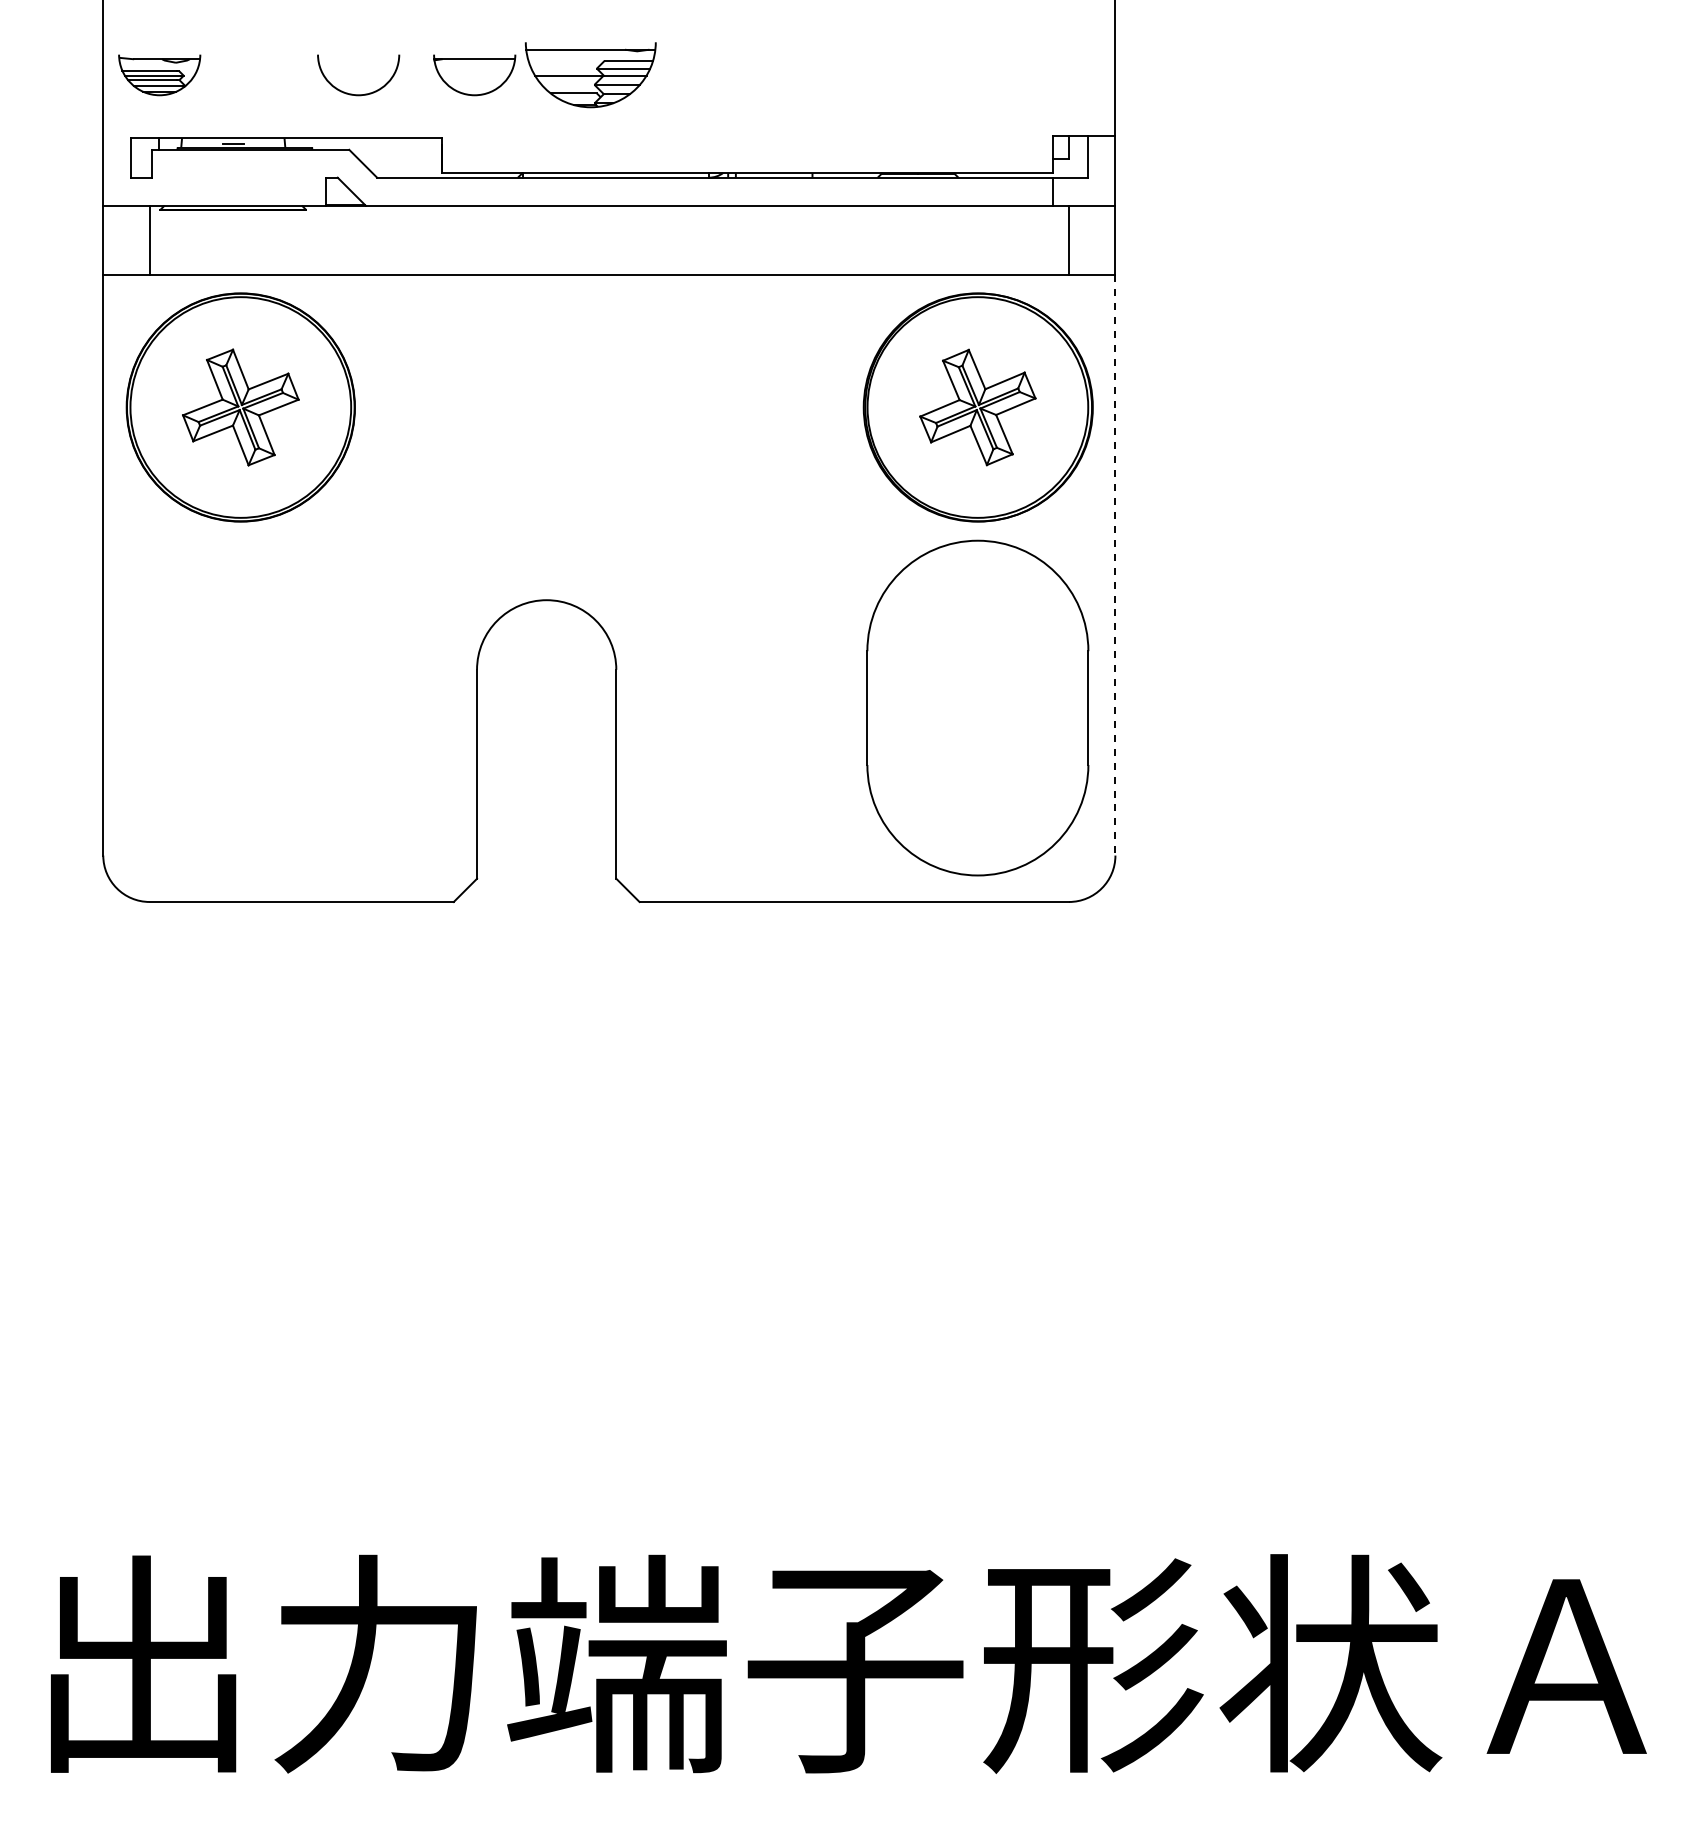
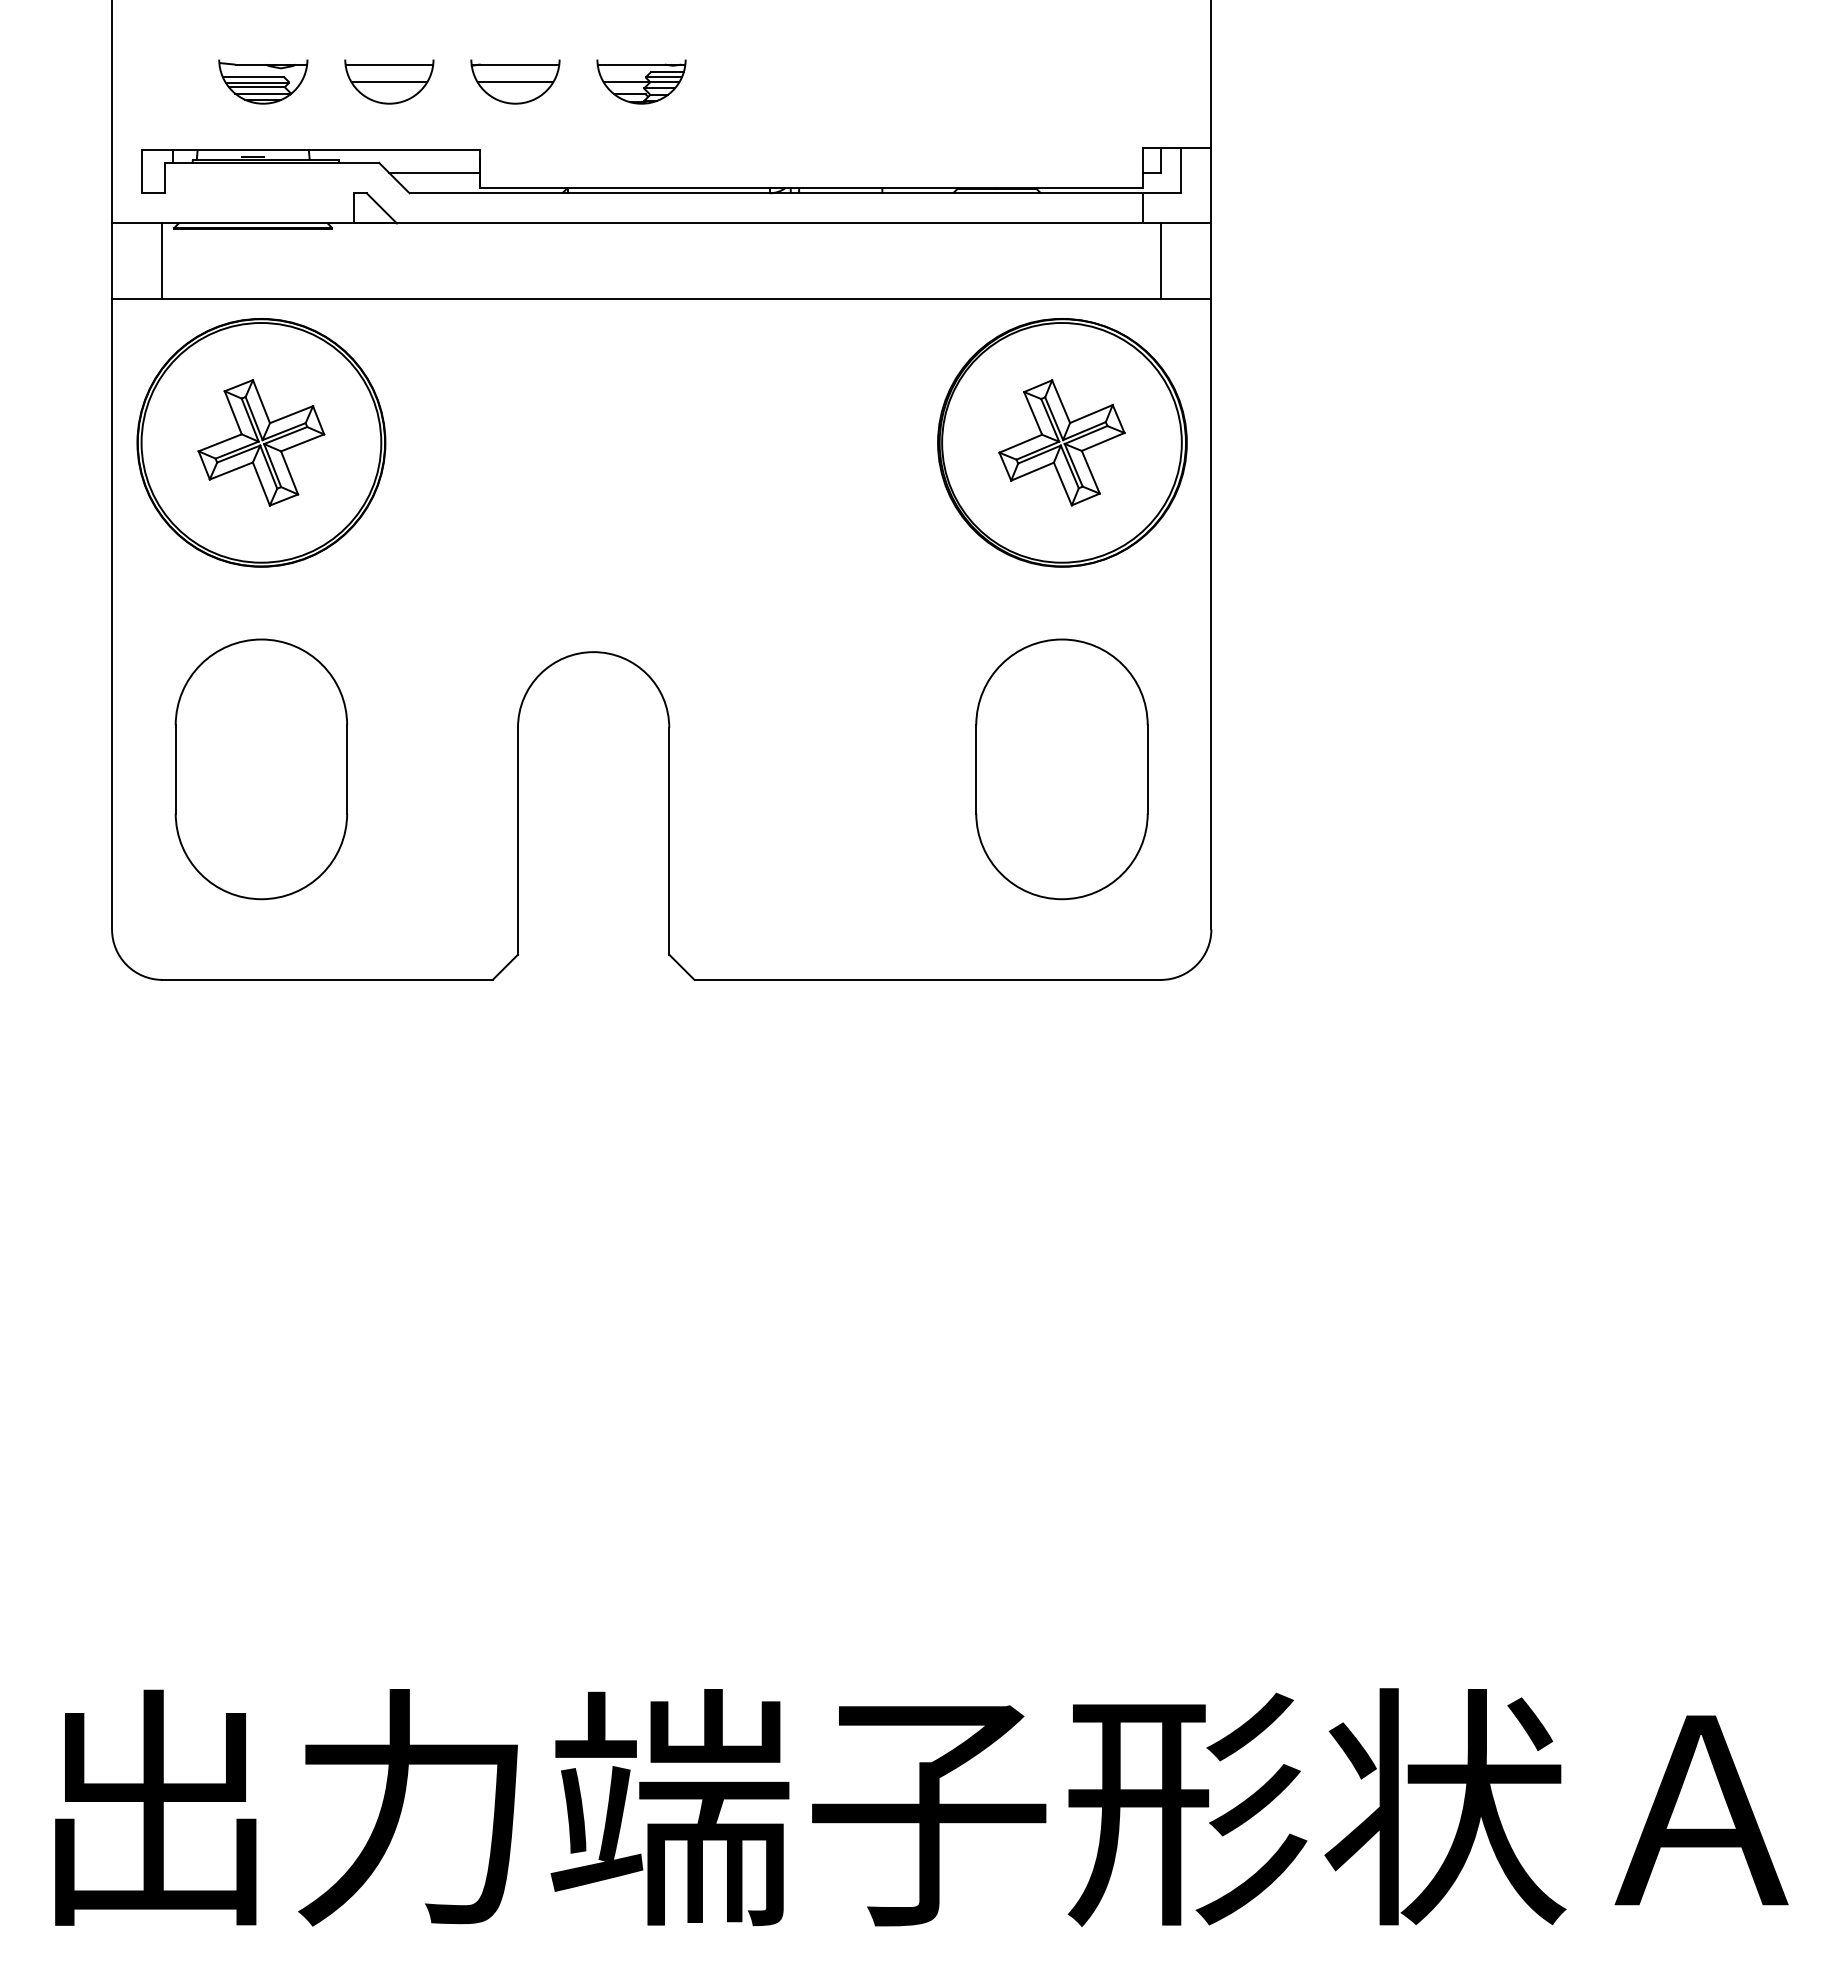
line: (358, 59) -> (389, 64), added
part: (159, 74) -> (263, 81), moved
part: (590, 74) -> (641, 81), size x0.62
line: (358, 75) -> (389, 82), added
line: (474, 75) -> (515, 82), added
line: (400, 158) -> (434, 172), added
line: (1115, 565) -> (1211, 614), dashed -> solid
part: (240, 708) -> (261, 769), added
part: (977, 708) -> (1061, 769), size x0.71

